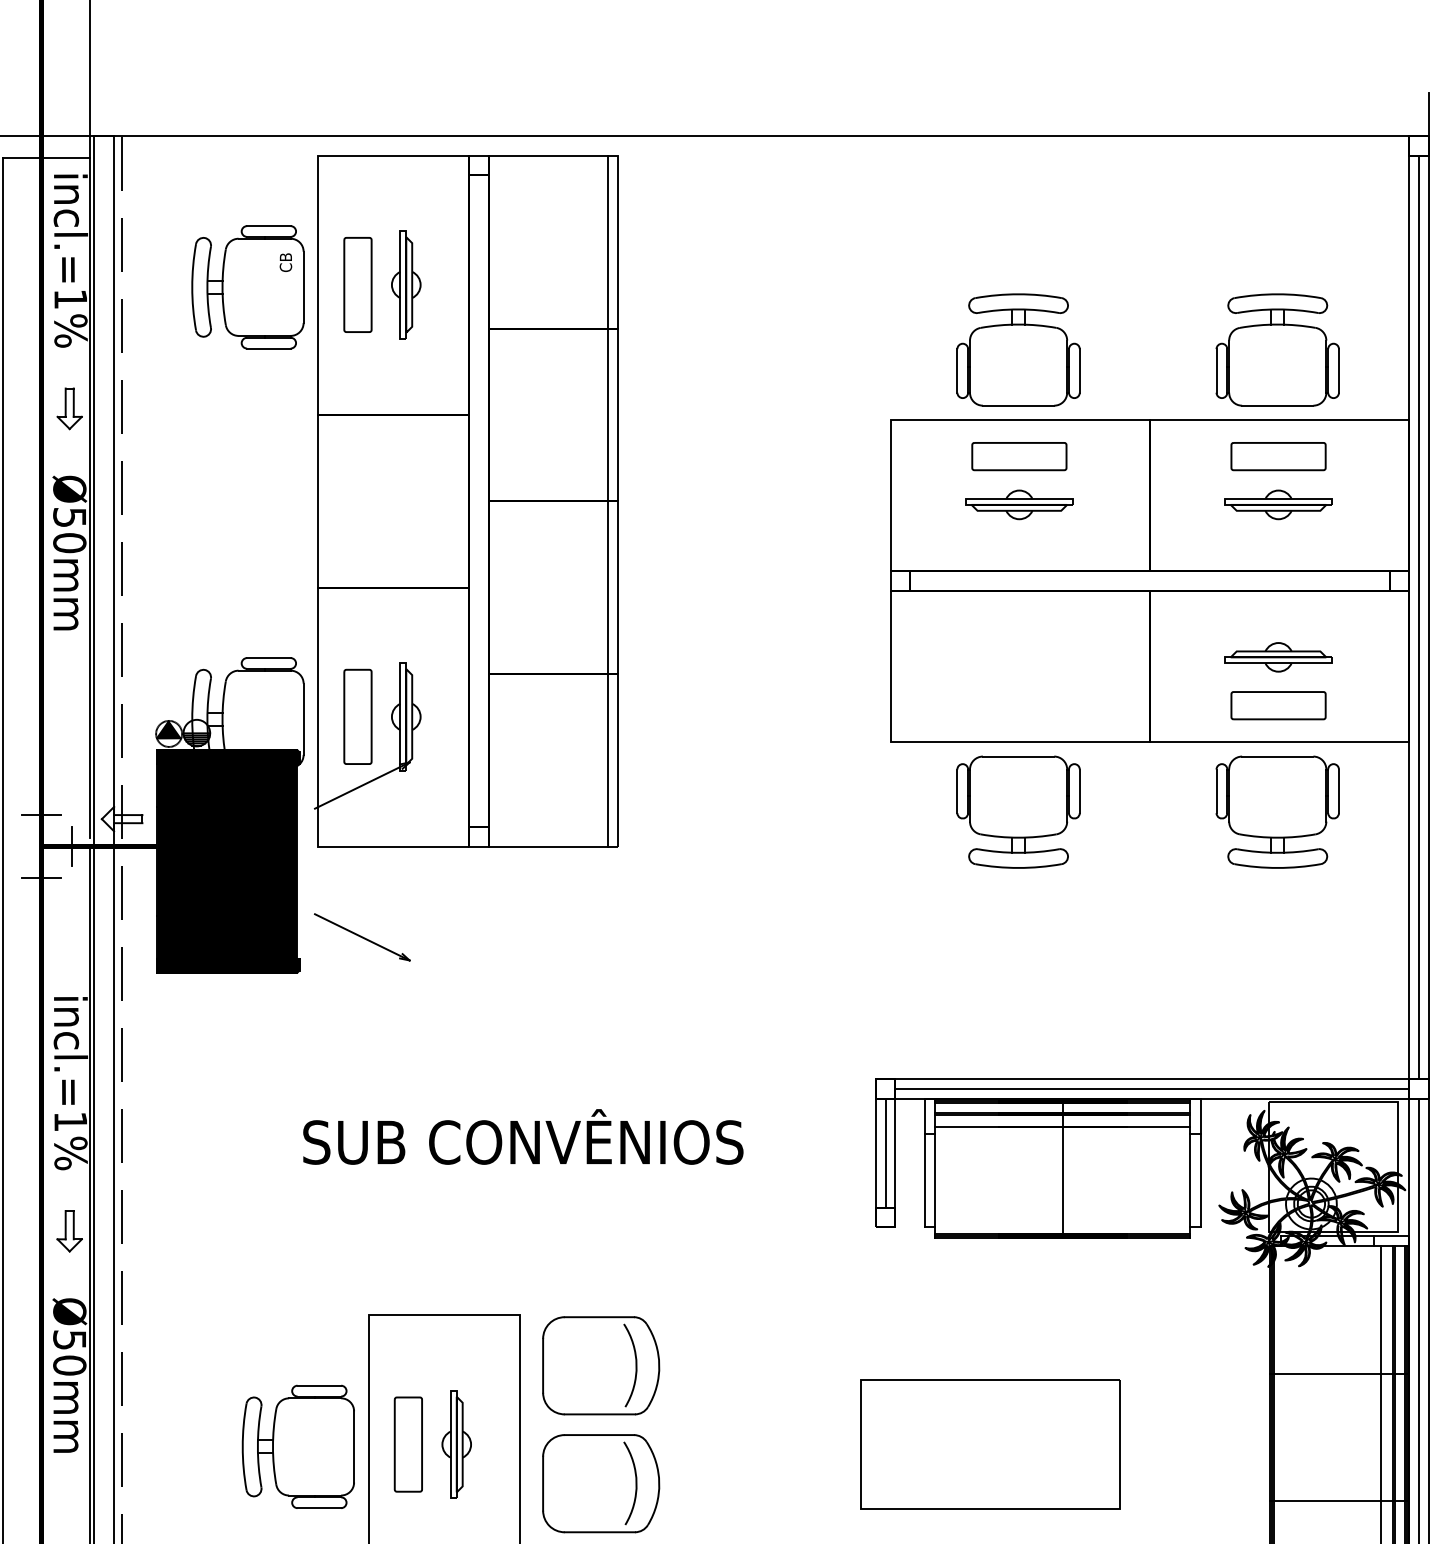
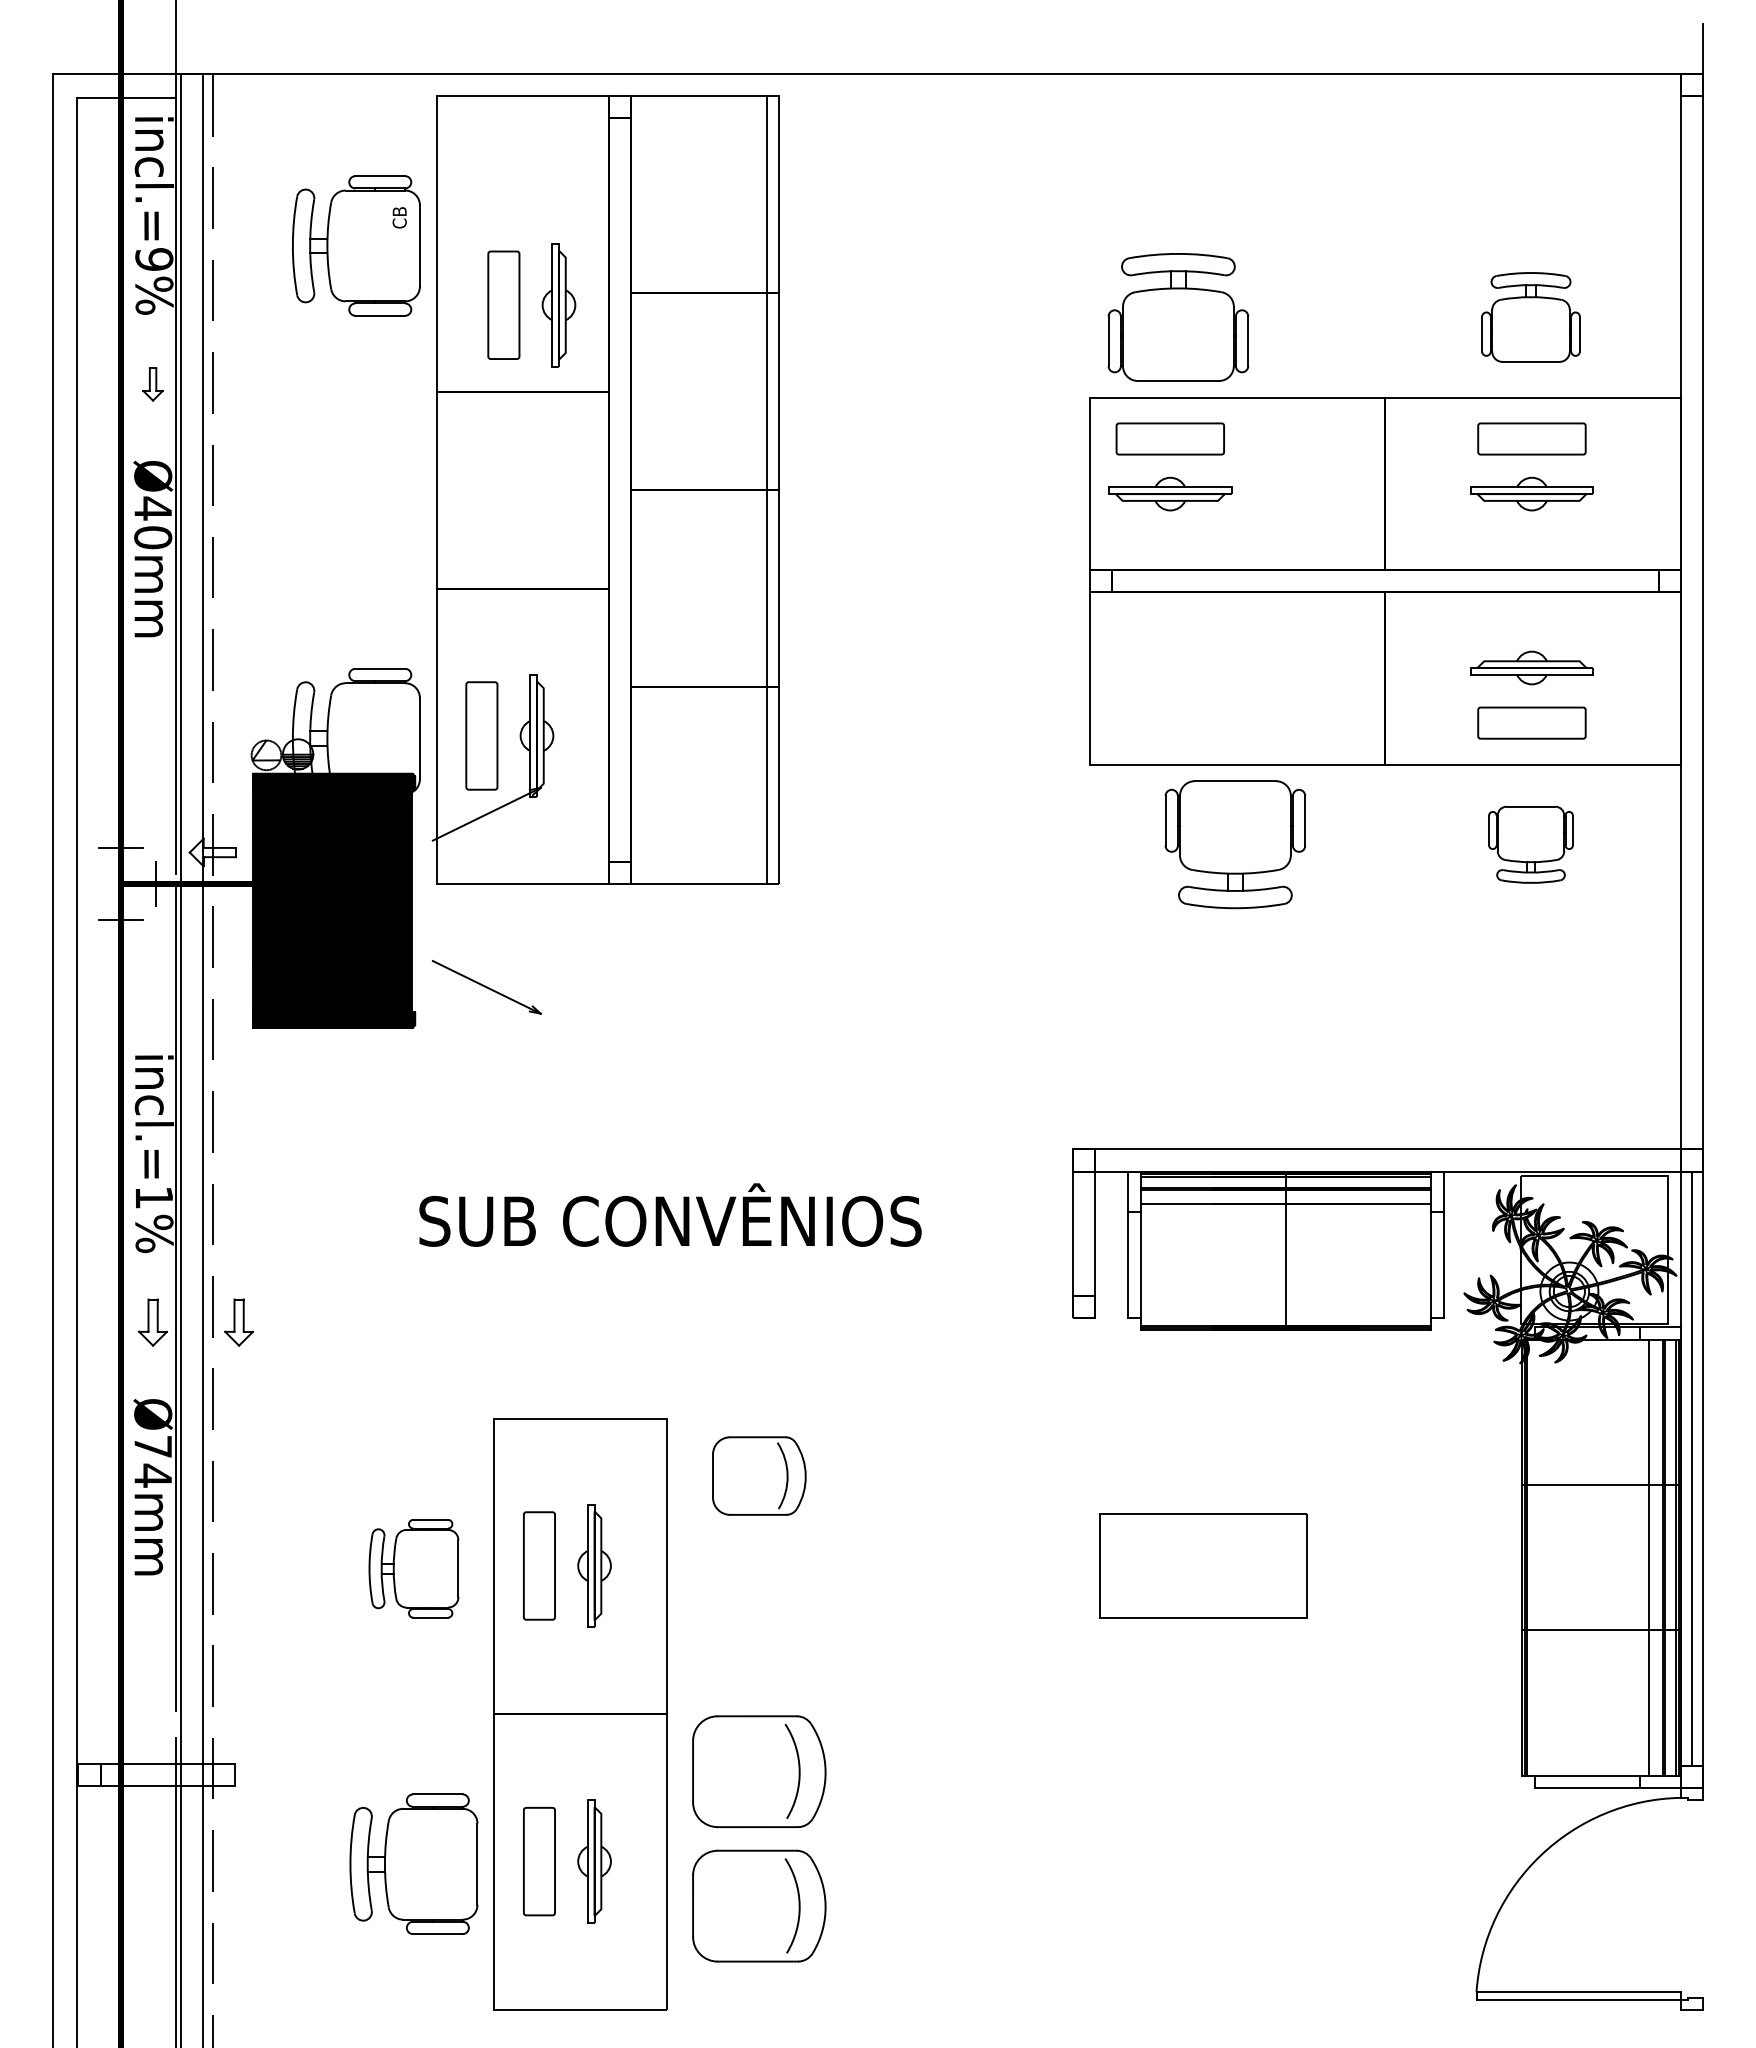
part: (390, 285) -> (541, 305), moved
text: (70, 299) -> (154, 259), incl.=1%%% -> incl.=9%%%
part: (1018, 350) -> (1178, 317), moved
part: (1277, 350) -> (1530, 317), size x0.7
part: (69, 408) -> (152, 384), size x0.7
part: (1019, 489) -> (1170, 476), moved
text: (69, 517) -> (152, 508), Ø50mm -> Ø40mm
line: (1419, 617) -> (1692, 622), removed
fill: (169, 729) -> (266, 750), removed
part: (1277, 812) -> (1530, 844), size x0.6
line: (1151, 1089) -> (1387, 1160), removed
line: (885, 1153) -> (1083, 1233), removed
part: (144, 1231) -> (238, 1322), added
text: (70, 1352) -> (153, 1461), Ø50mm -> Ø74mm
part: (601, 1365) -> (759, 1475), size x0.7
part: (989, 1444) -> (1202, 1565), size x0.7
part: (298, 1446) -> (413, 1568), size x0.7
part: (601, 1483) -> (759, 1610), removed

